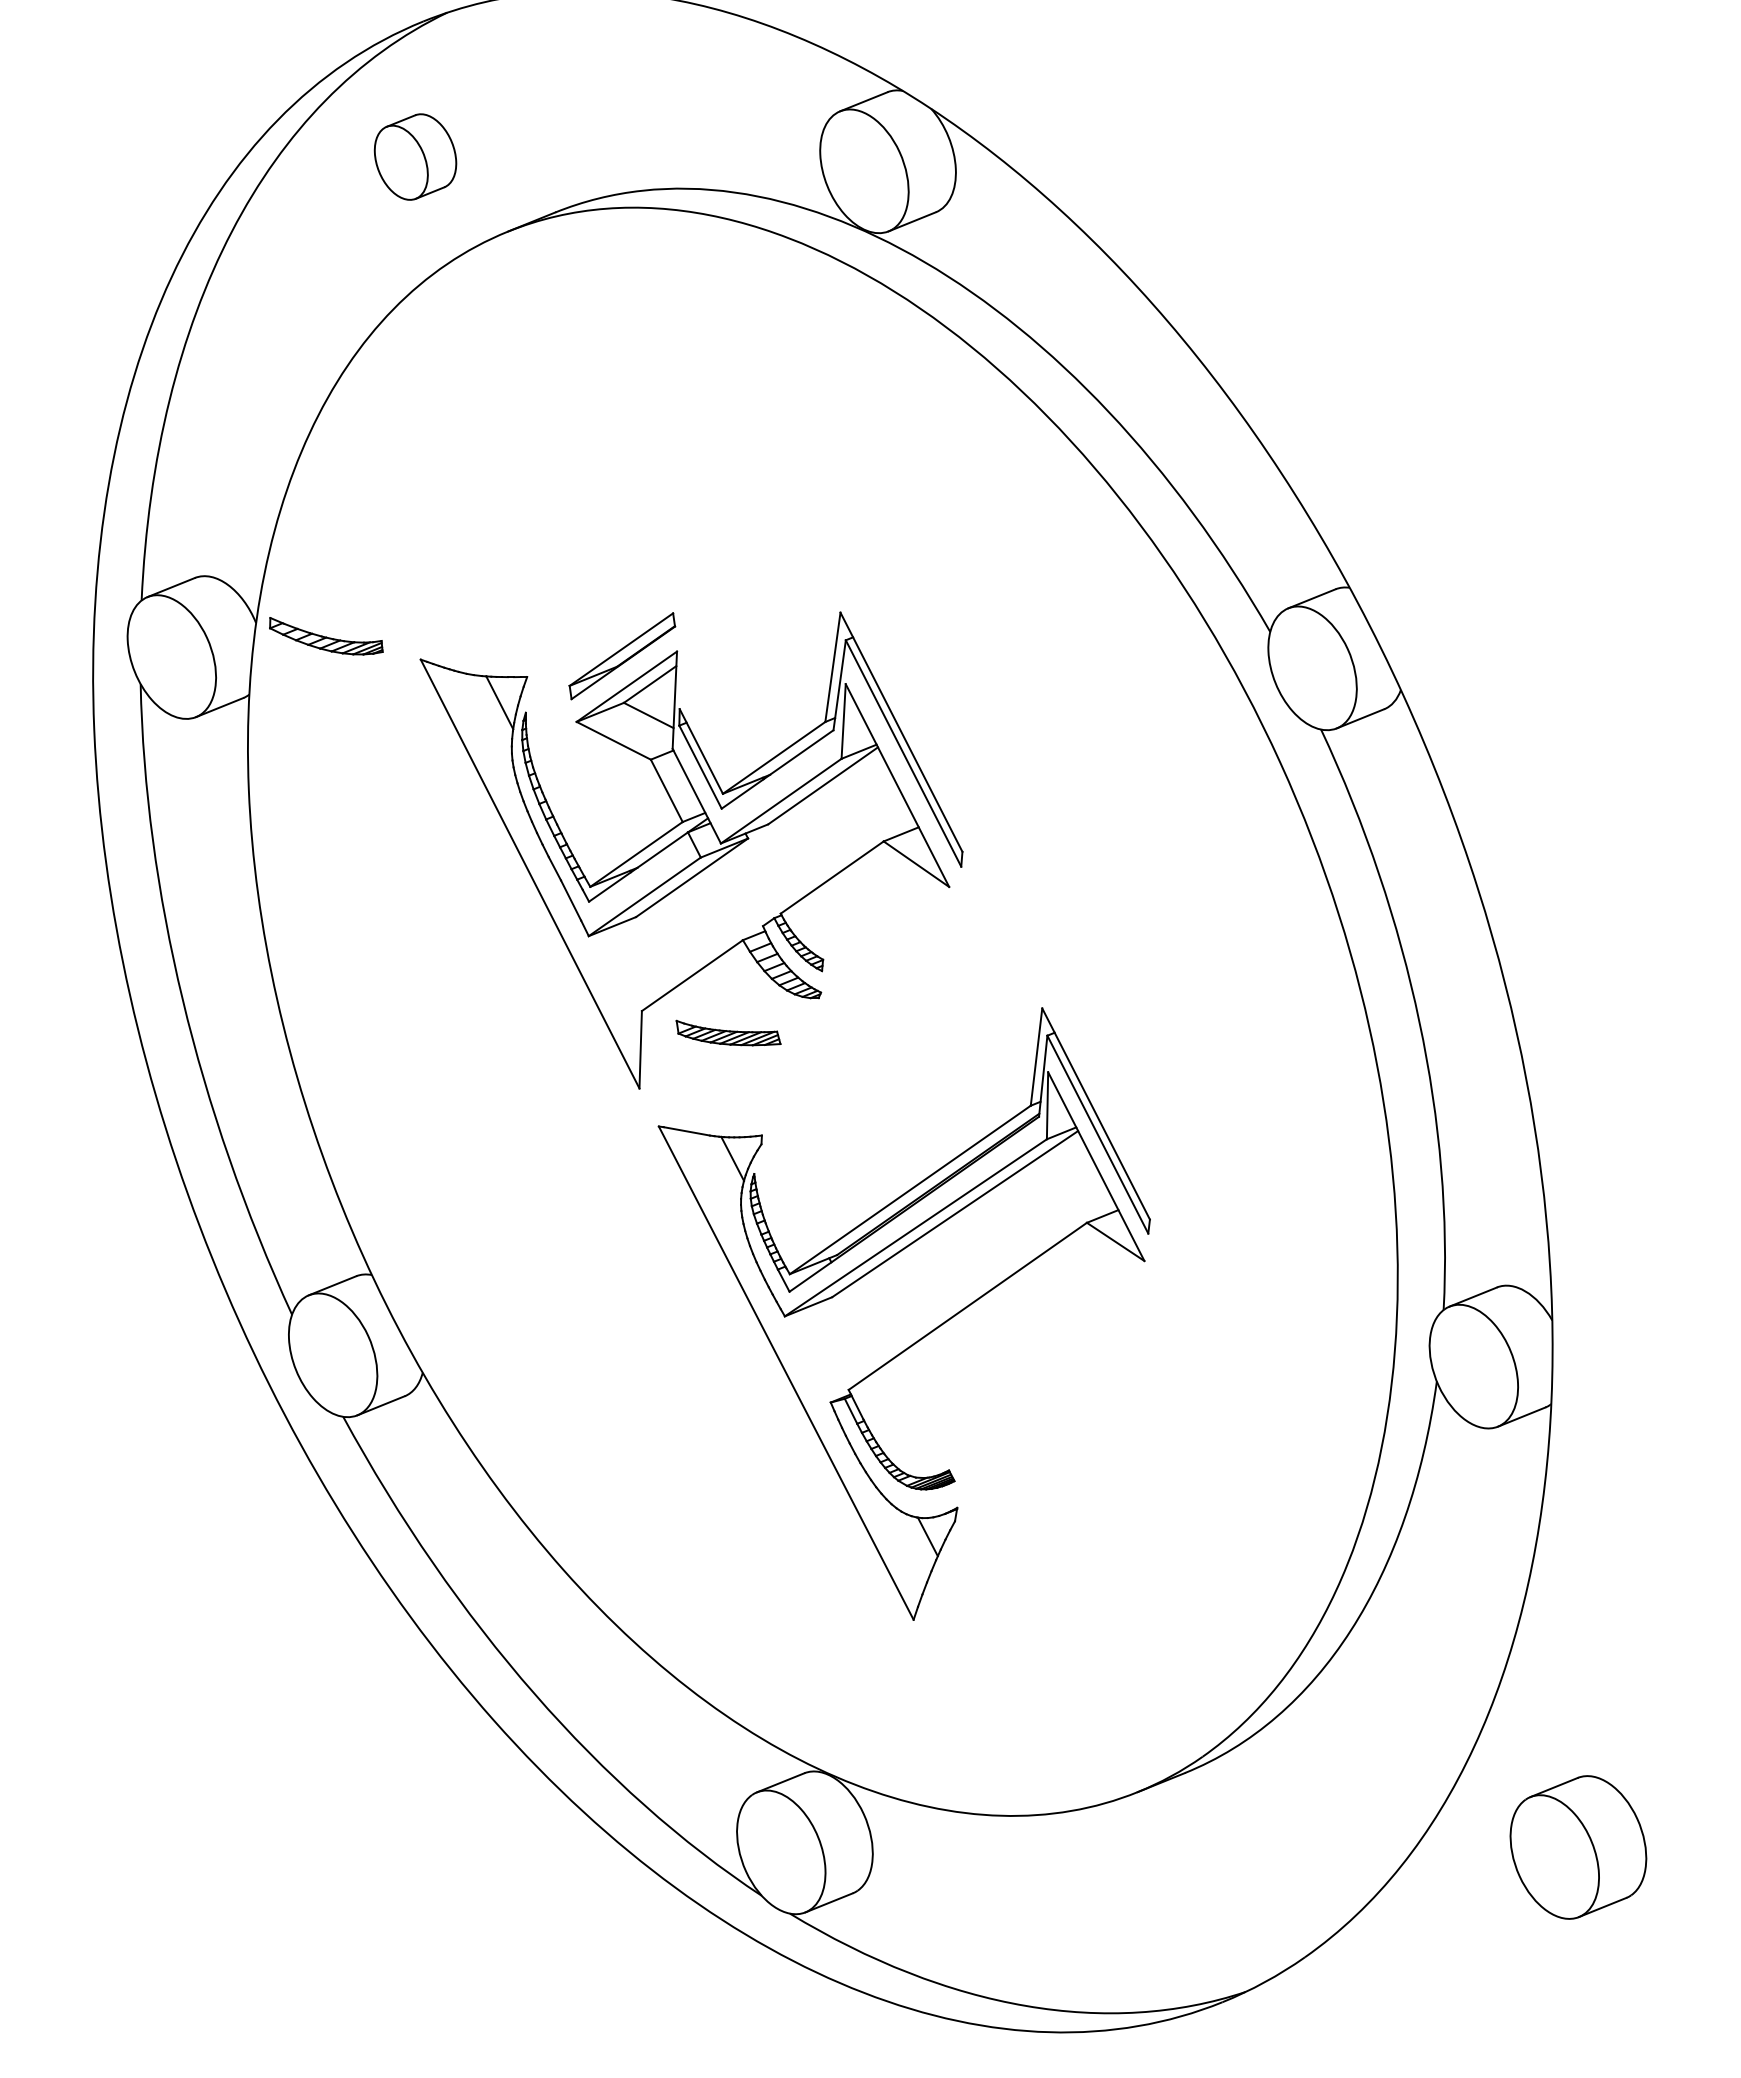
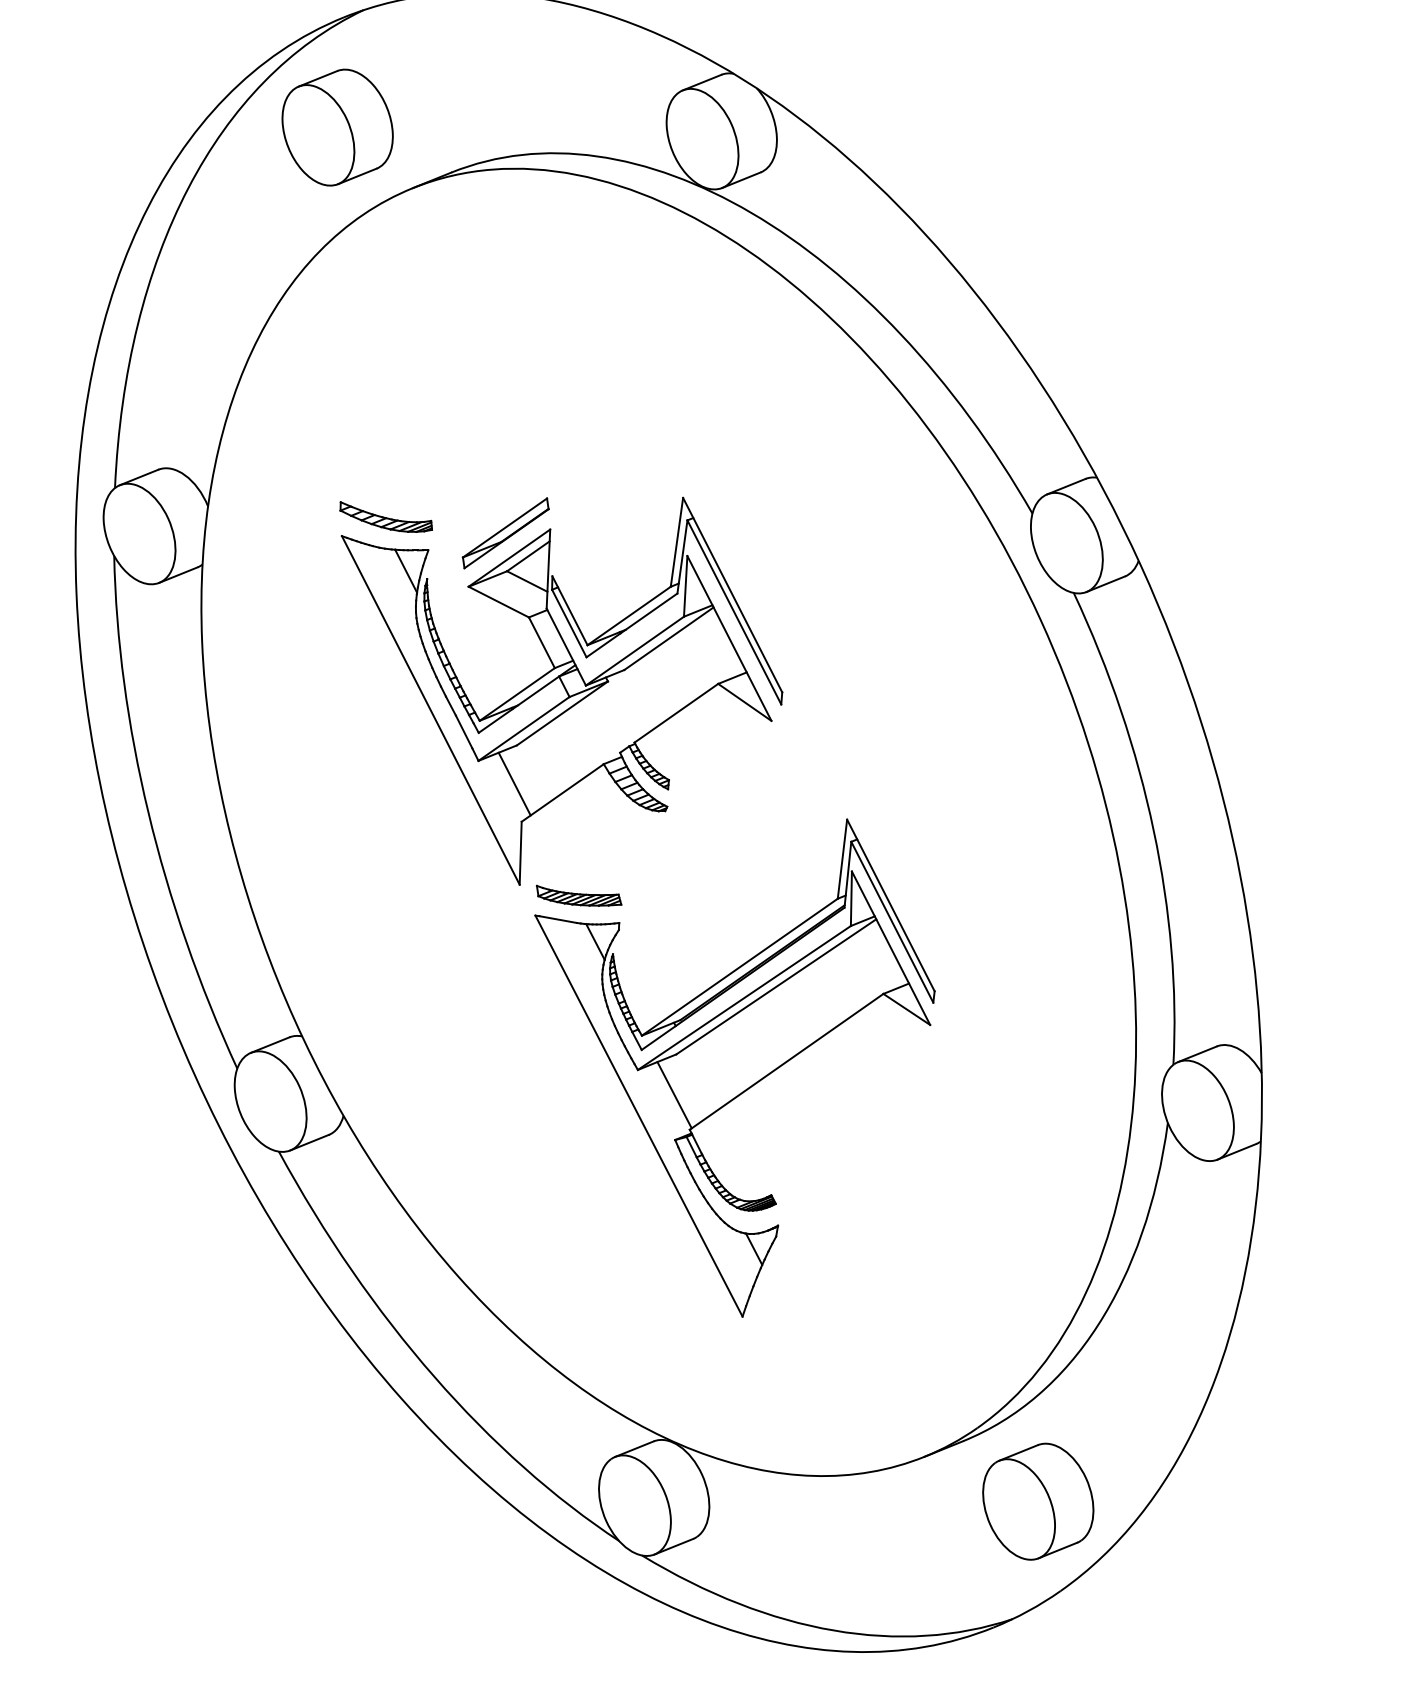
part: (415, 156) -> (337, 127), size x1.67
part: (326, 636) -> (386, 517), moved
line: (632, 964) -> (514, 783), added
part: (728, 1032) -> (579, 895), moved
line: (829, 1347) -> (674, 1095), added
part: (1578, 1847) -> (1038, 1501), moved

